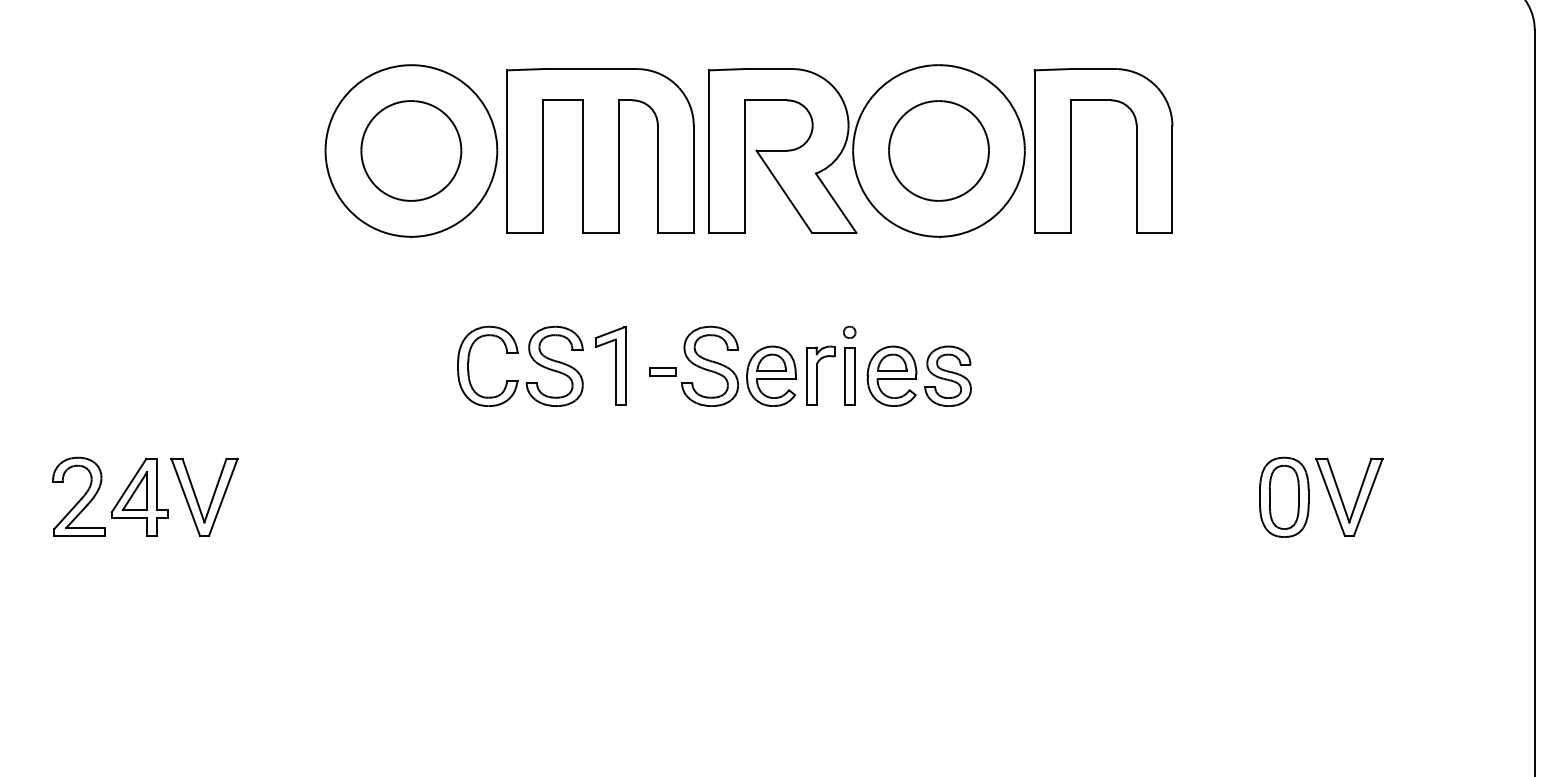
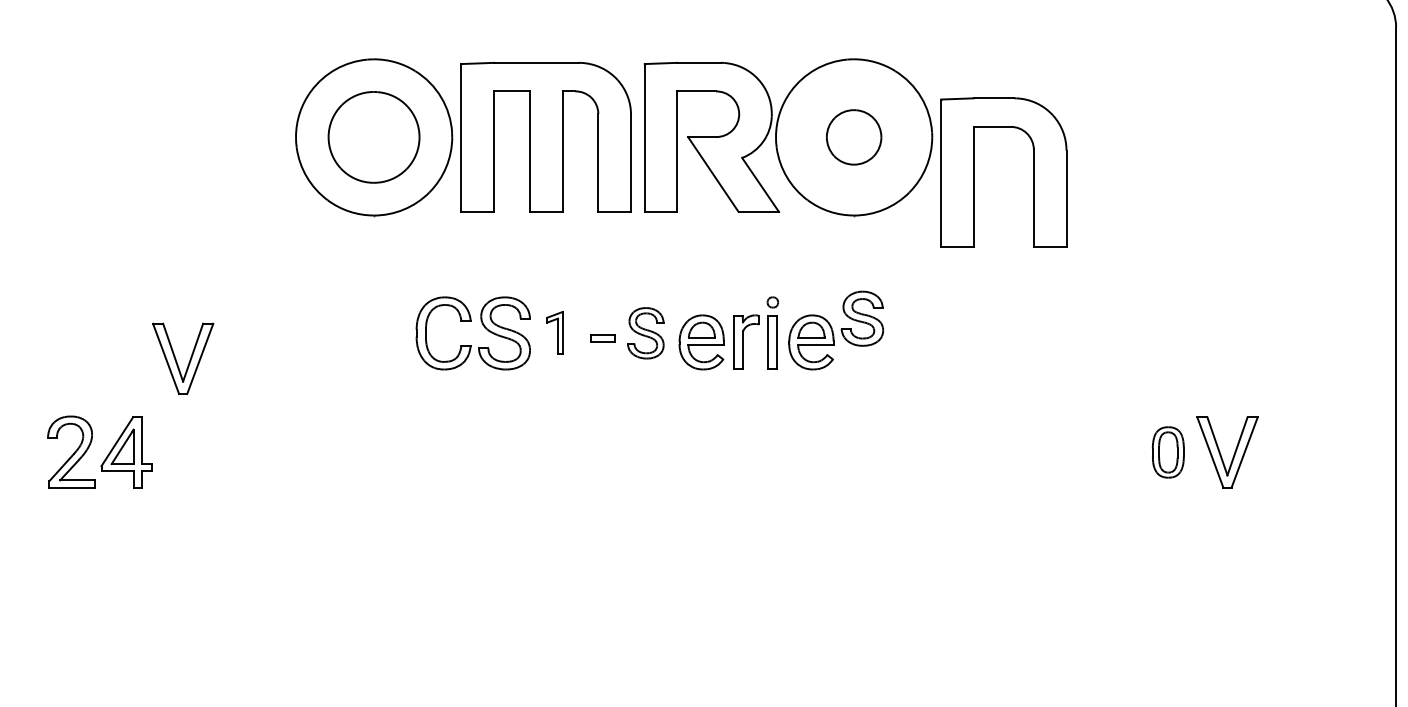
part: (938, 150) -> (853, 136), size x0.6
part: (1071, 150) -> (974, 172), moved
part: (610, 365) -> (555, 332), size x0.6
part: (709, 365) -> (645, 332), size x0.7
part: (947, 375) -> (861, 318), moved
part: (1284, 496) -> (1168, 451), size x0.7
part: (197, 498) -> (176, 359), moved

